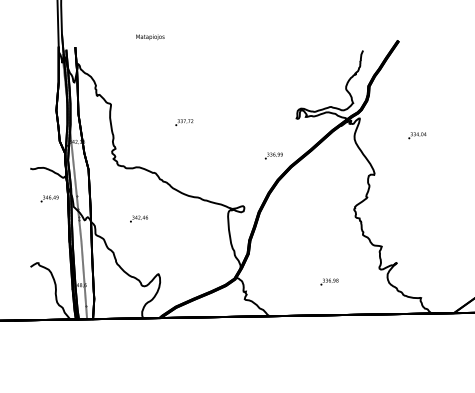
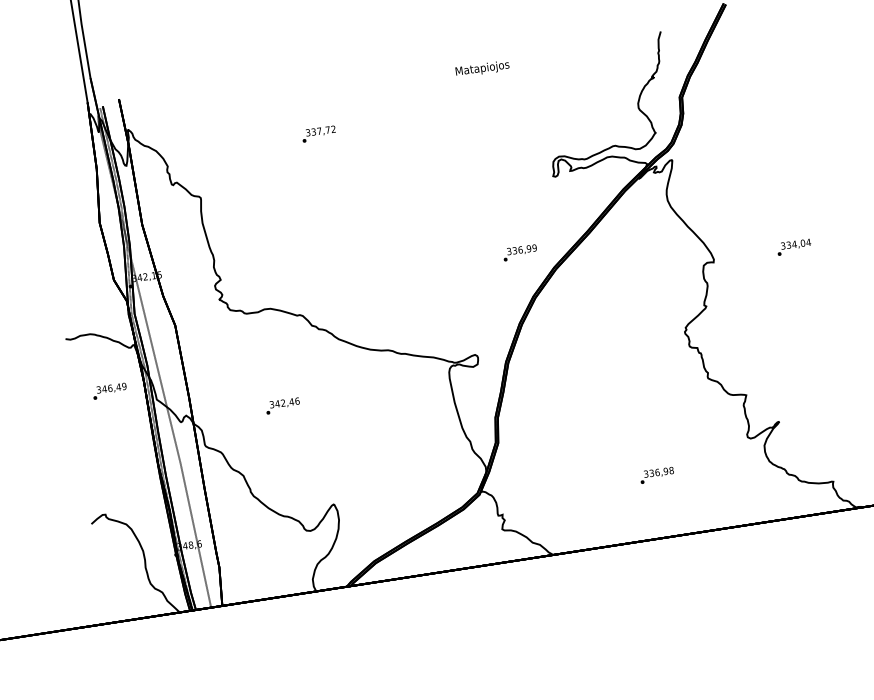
text: (150, 37) -> (482, 69), moved
text: (184, 122) -> (319, 133), moved
text: (417, 135) -> (794, 246), moved

